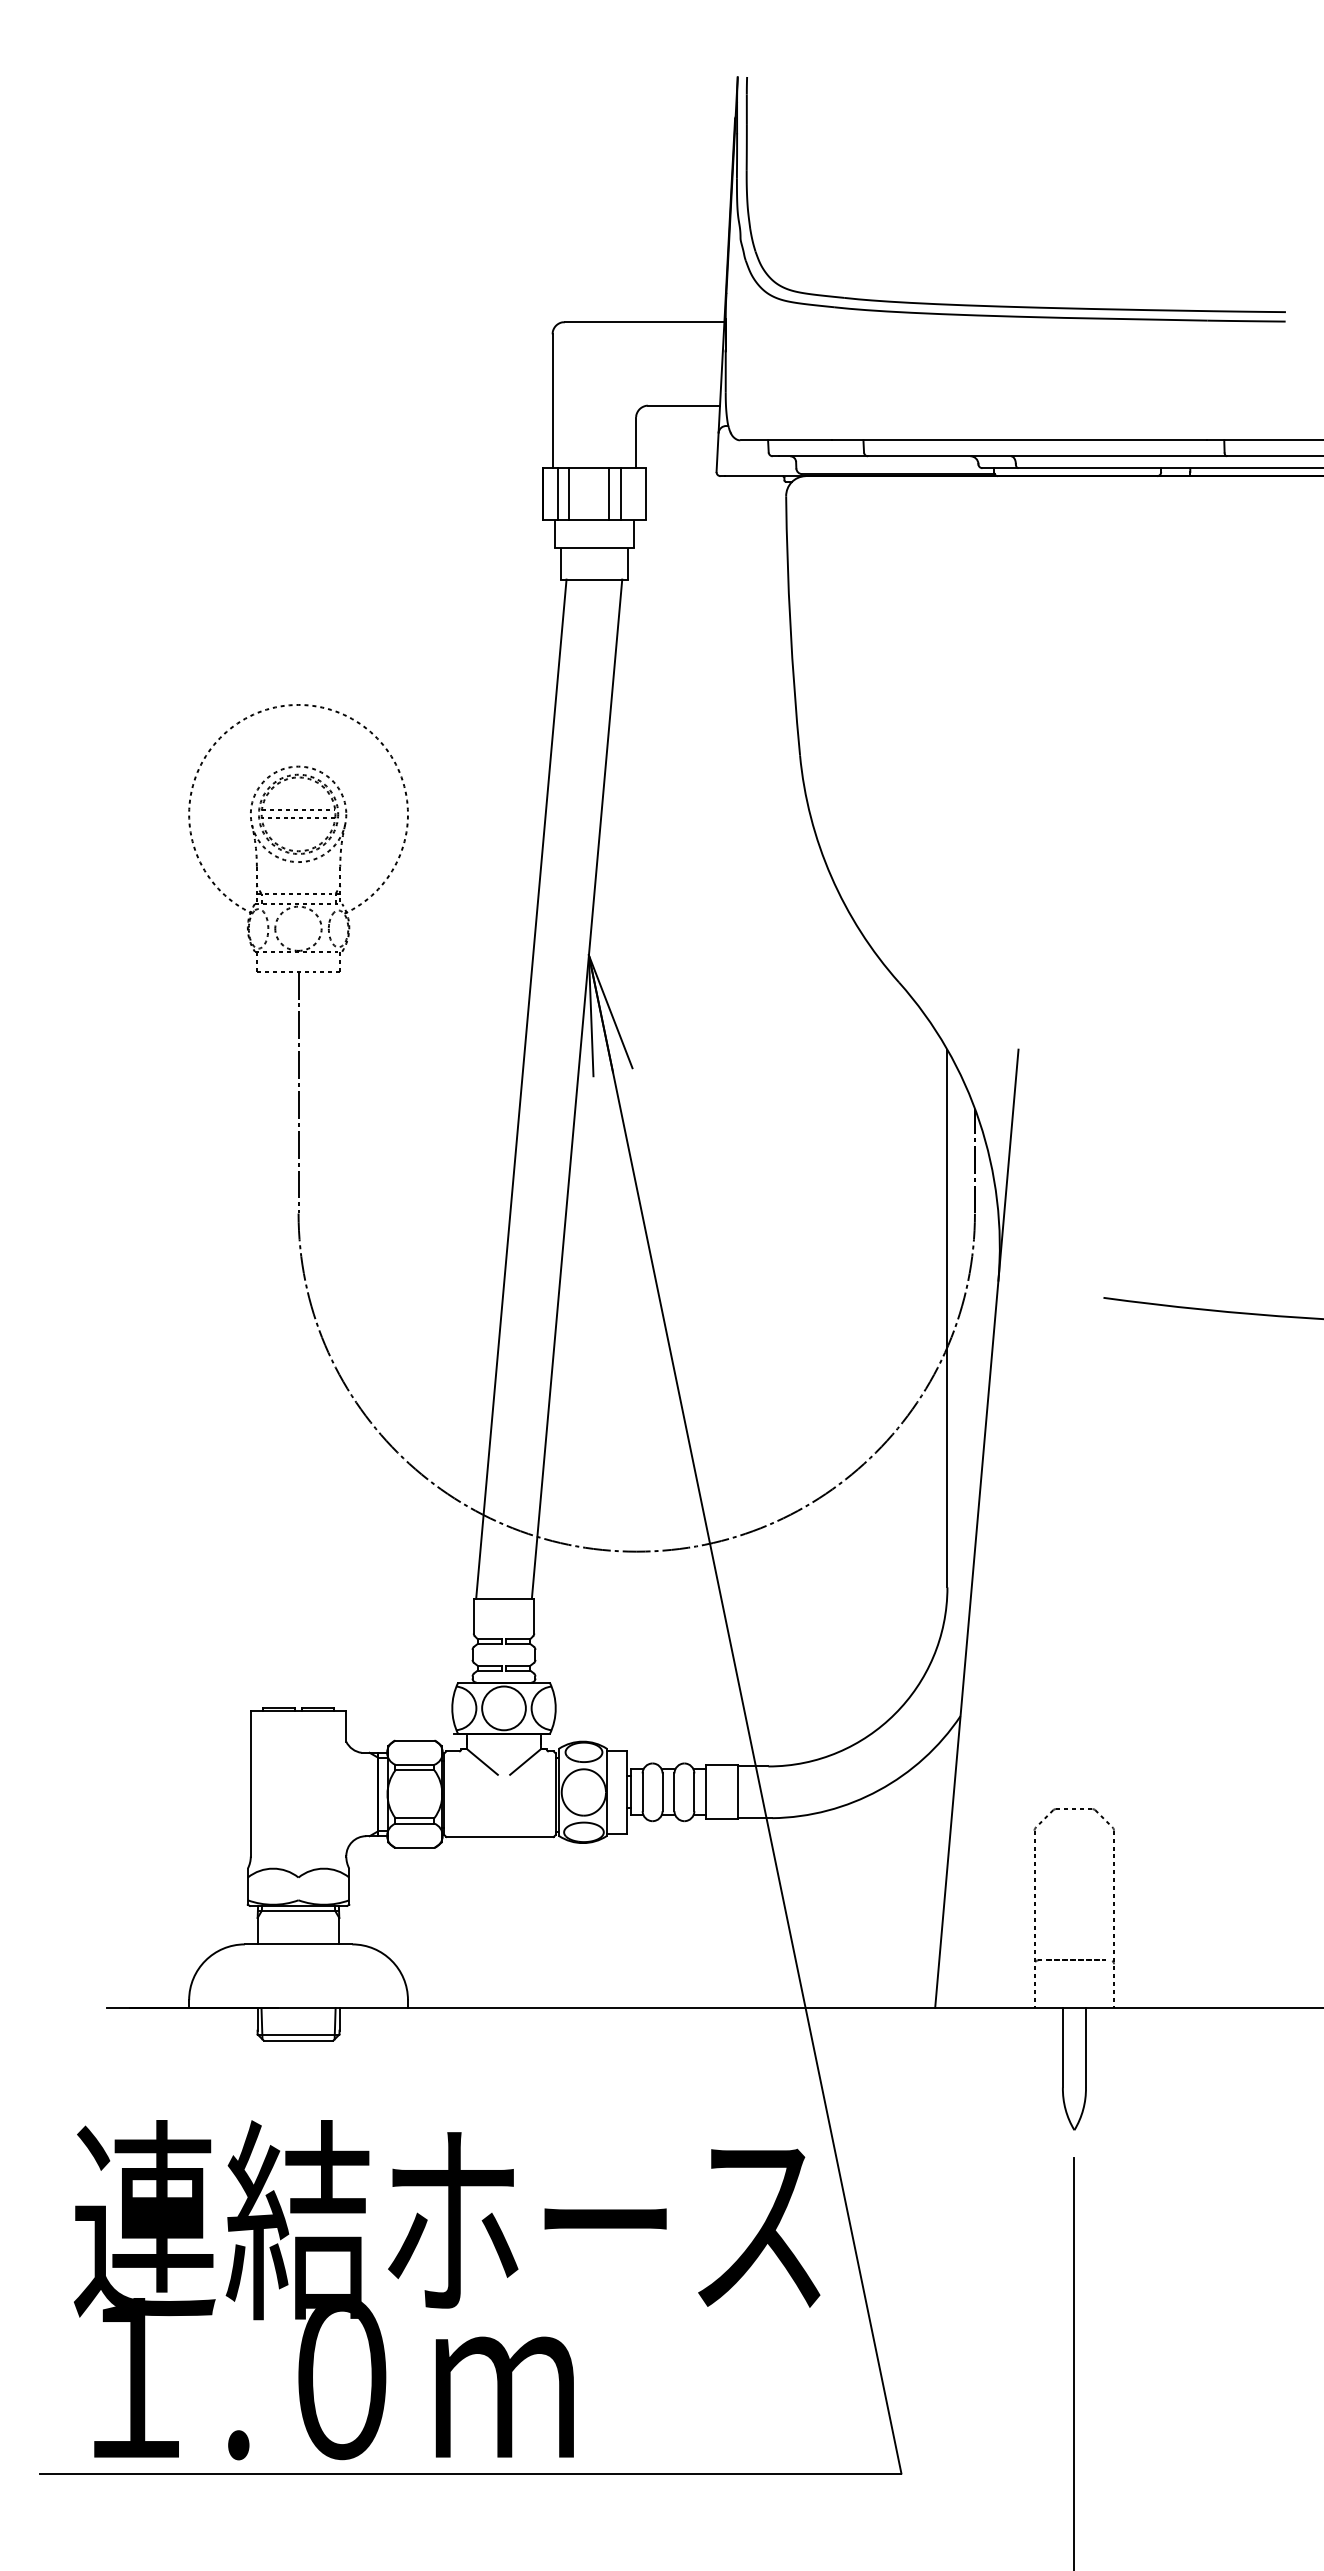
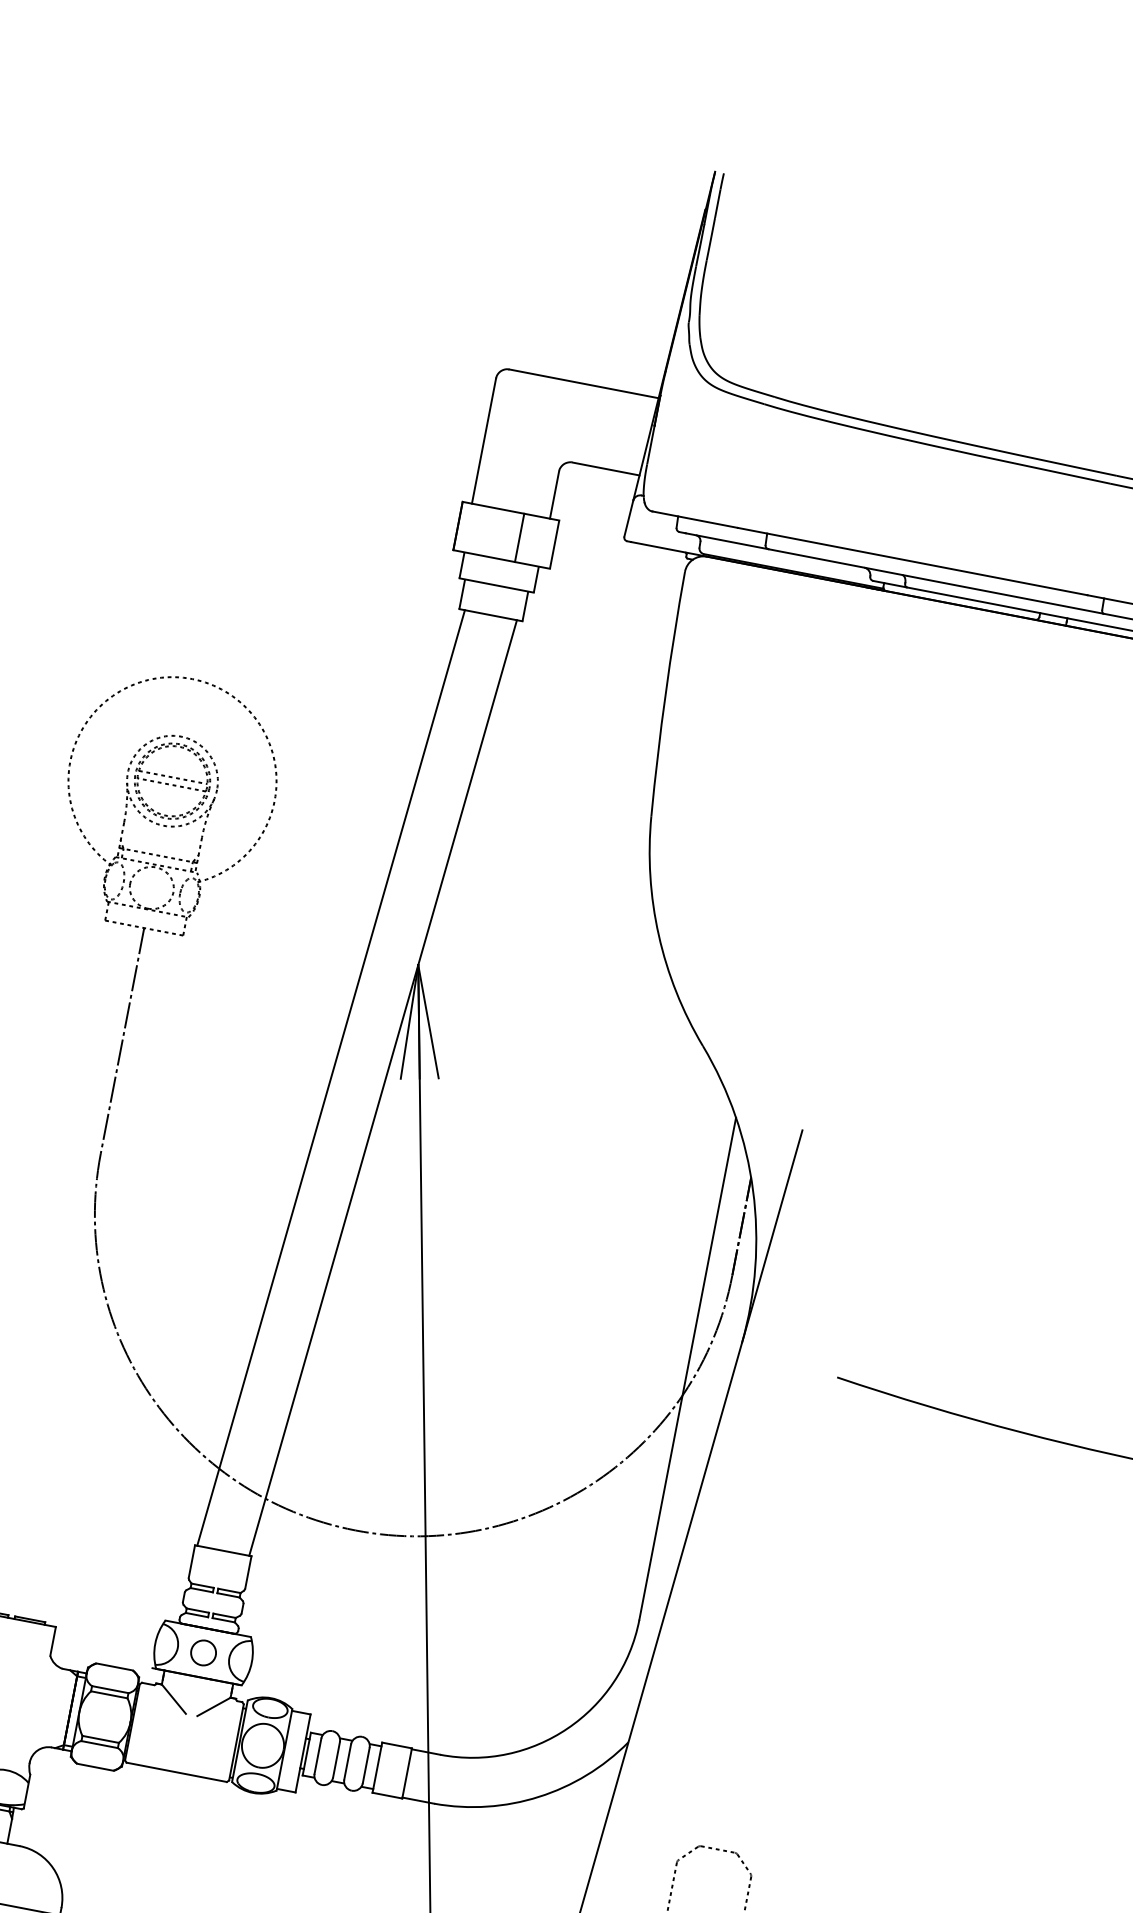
line: (558, 493) -> (472, 528), removed
line: (569, 493) -> (483, 530), removed
line: (620, 493) -> (530, 539), removed
circle: (503, 1708) -> (203, 1652), size x0.6

